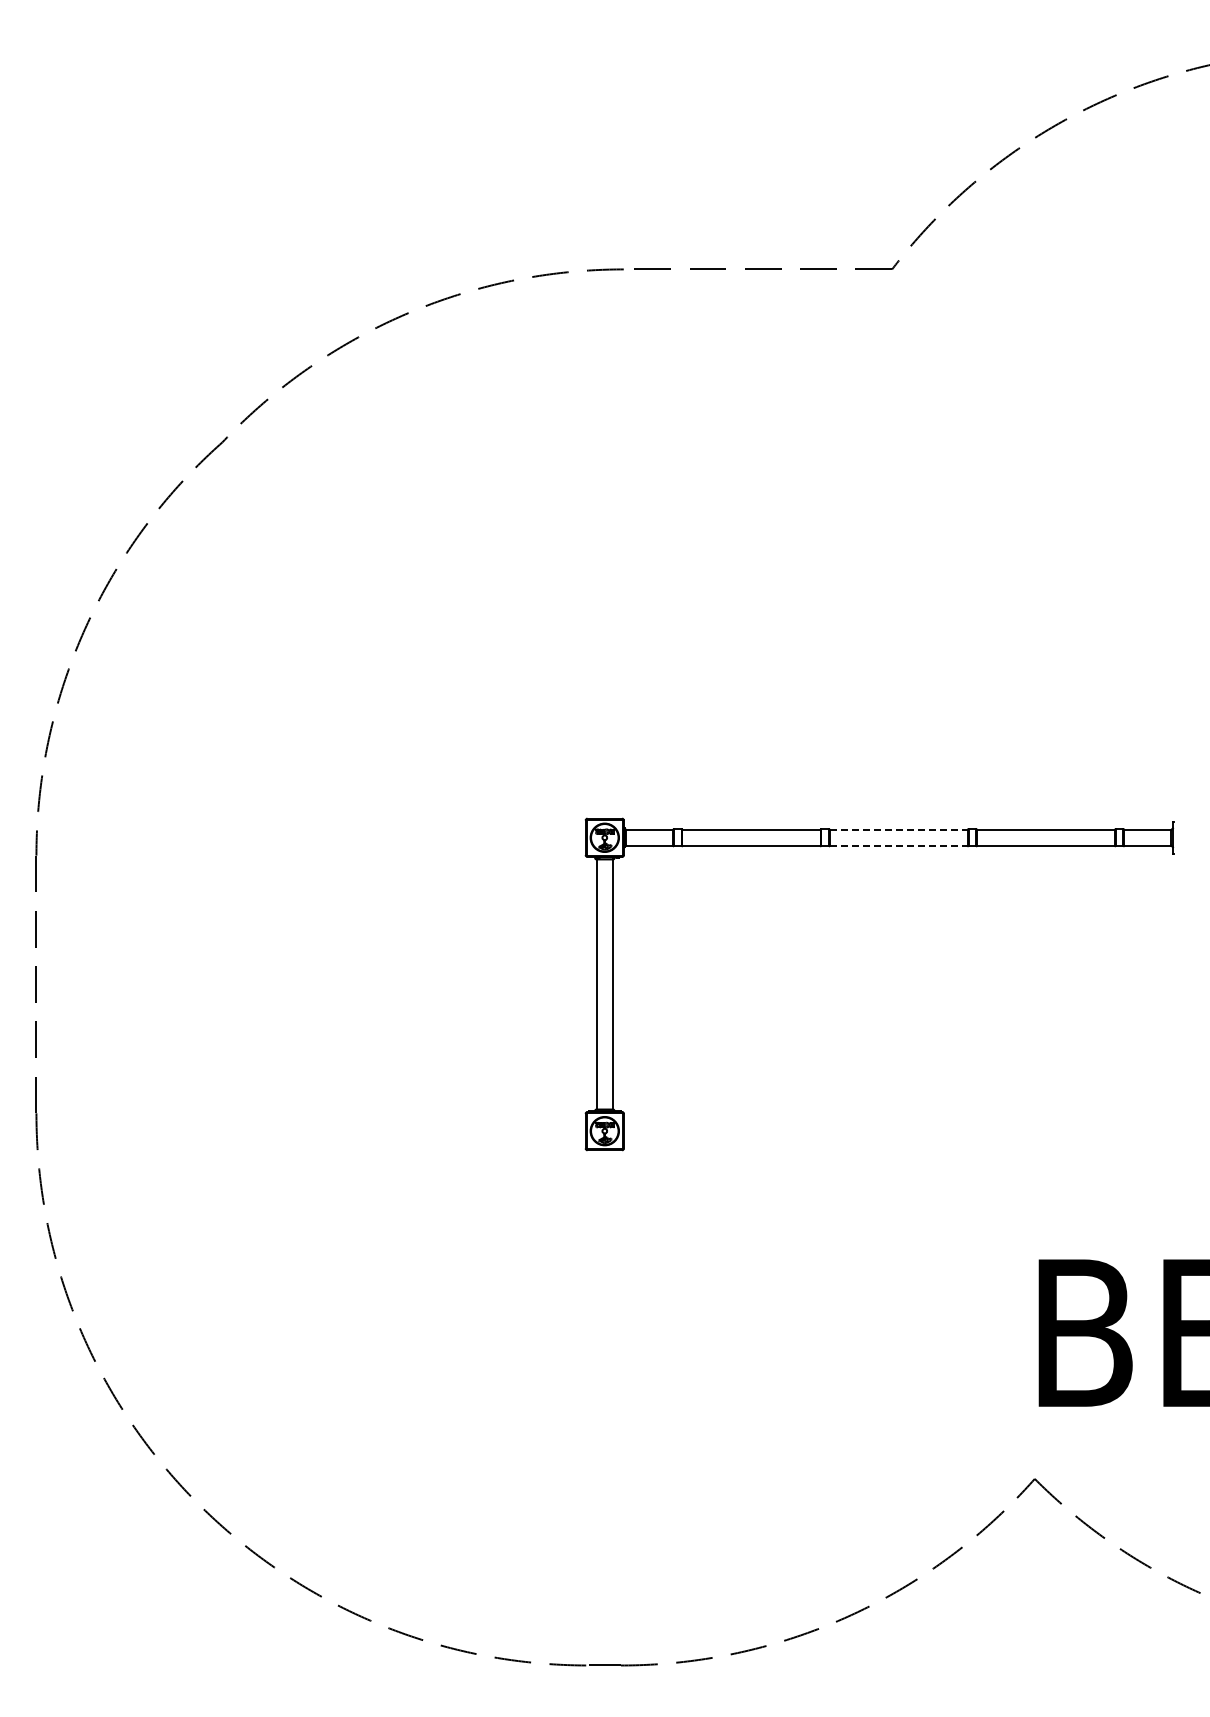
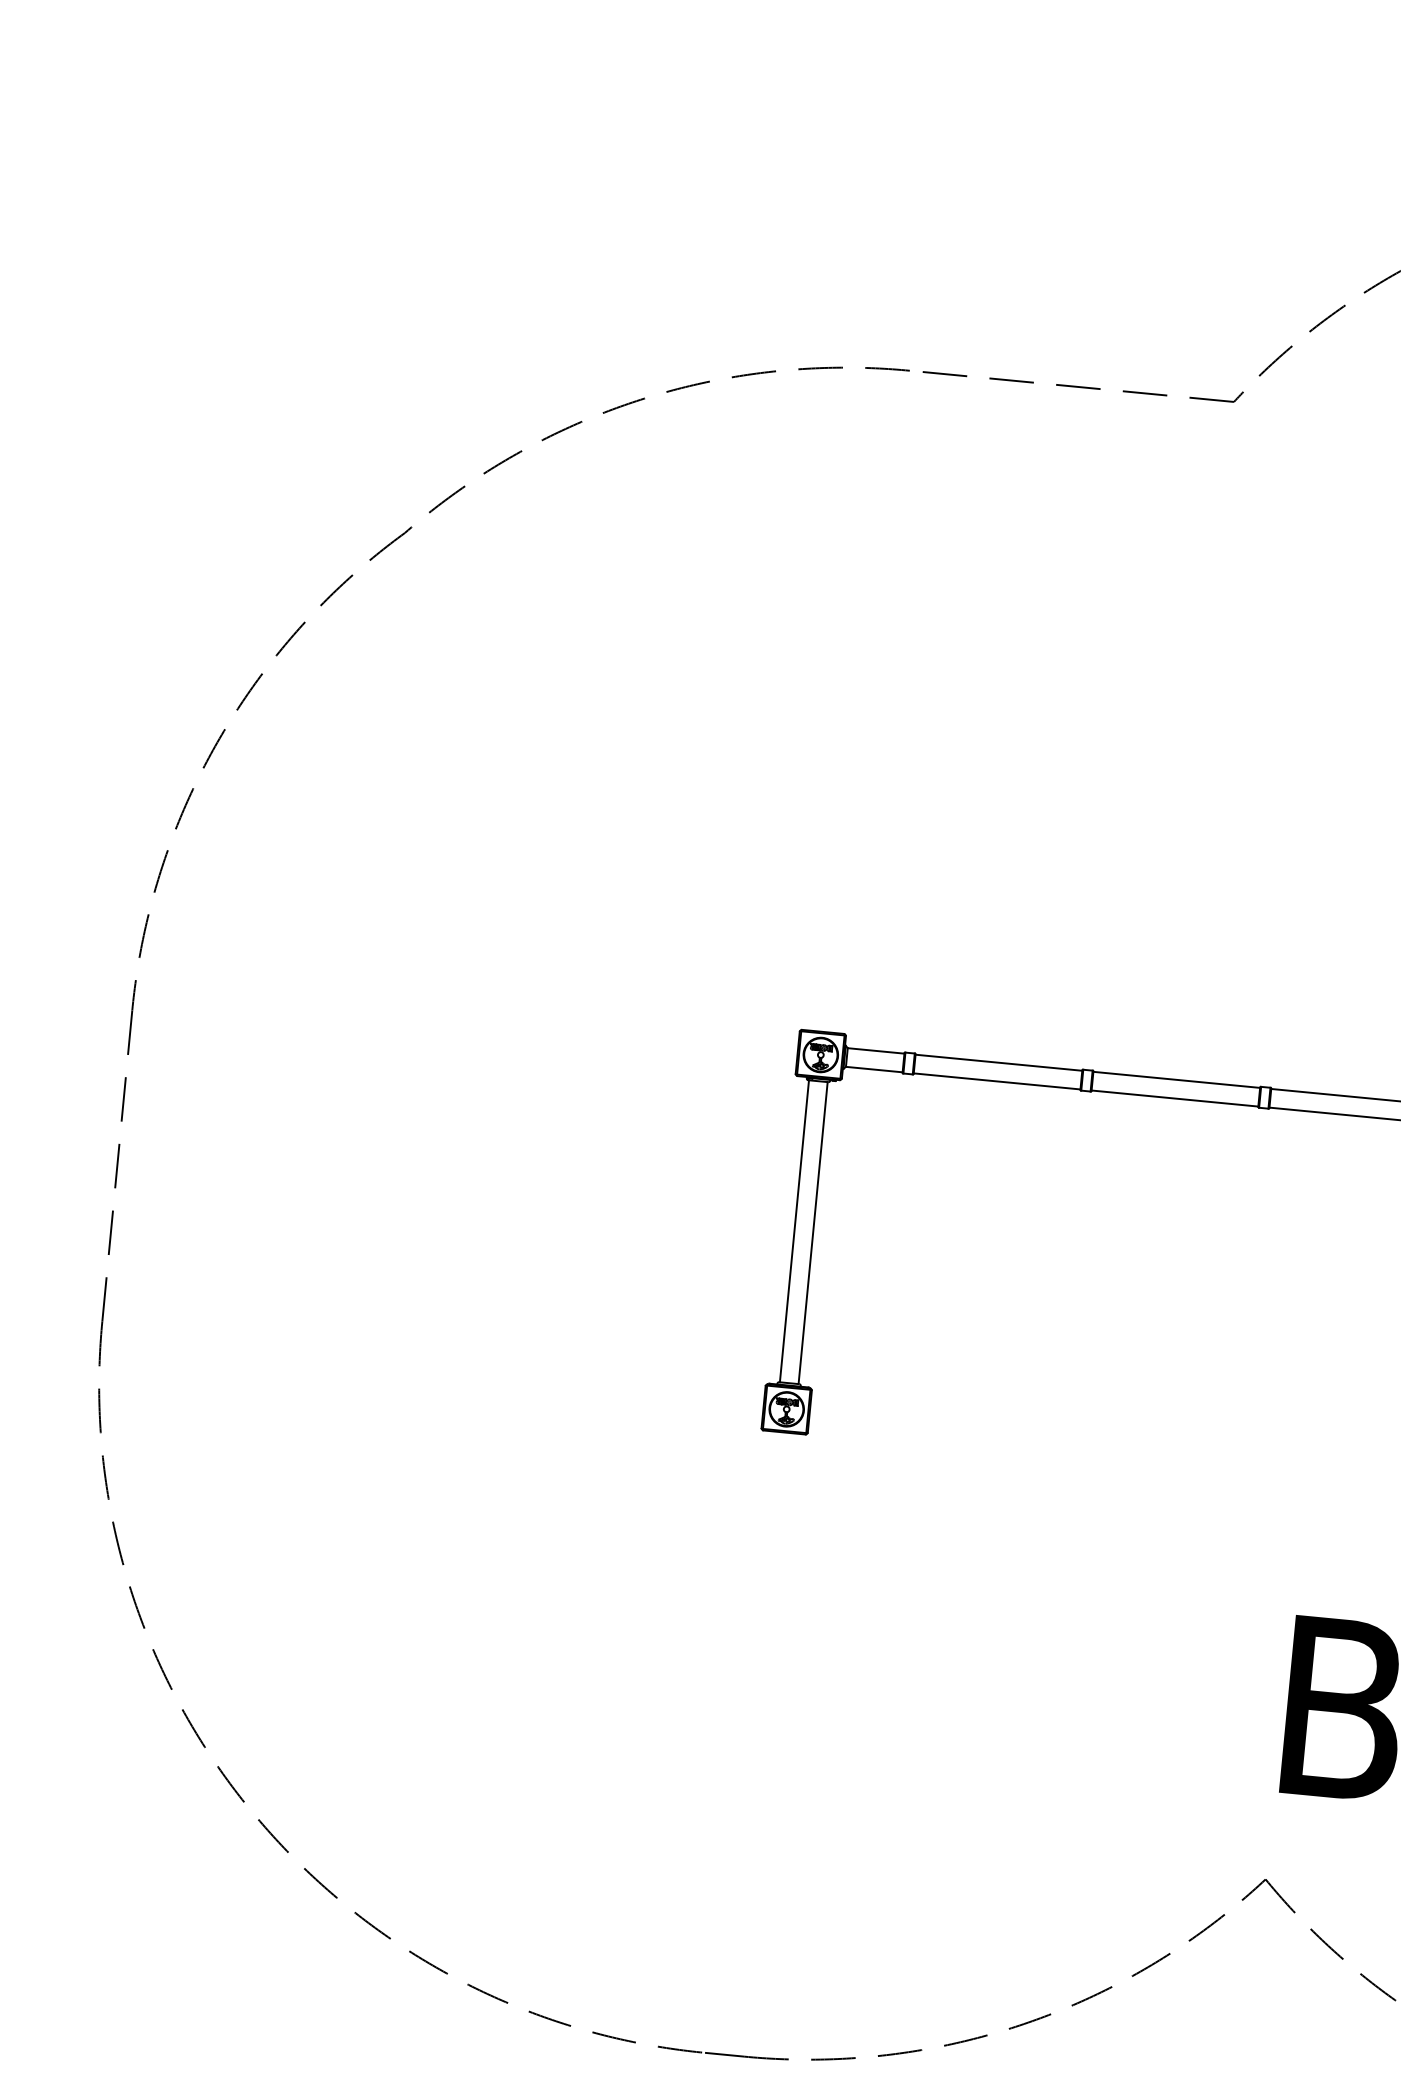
line: (899, 830) -> (1177, 1080), dashed -> solid
line: (899, 845) -> (1175, 1098), dashed -> solid

